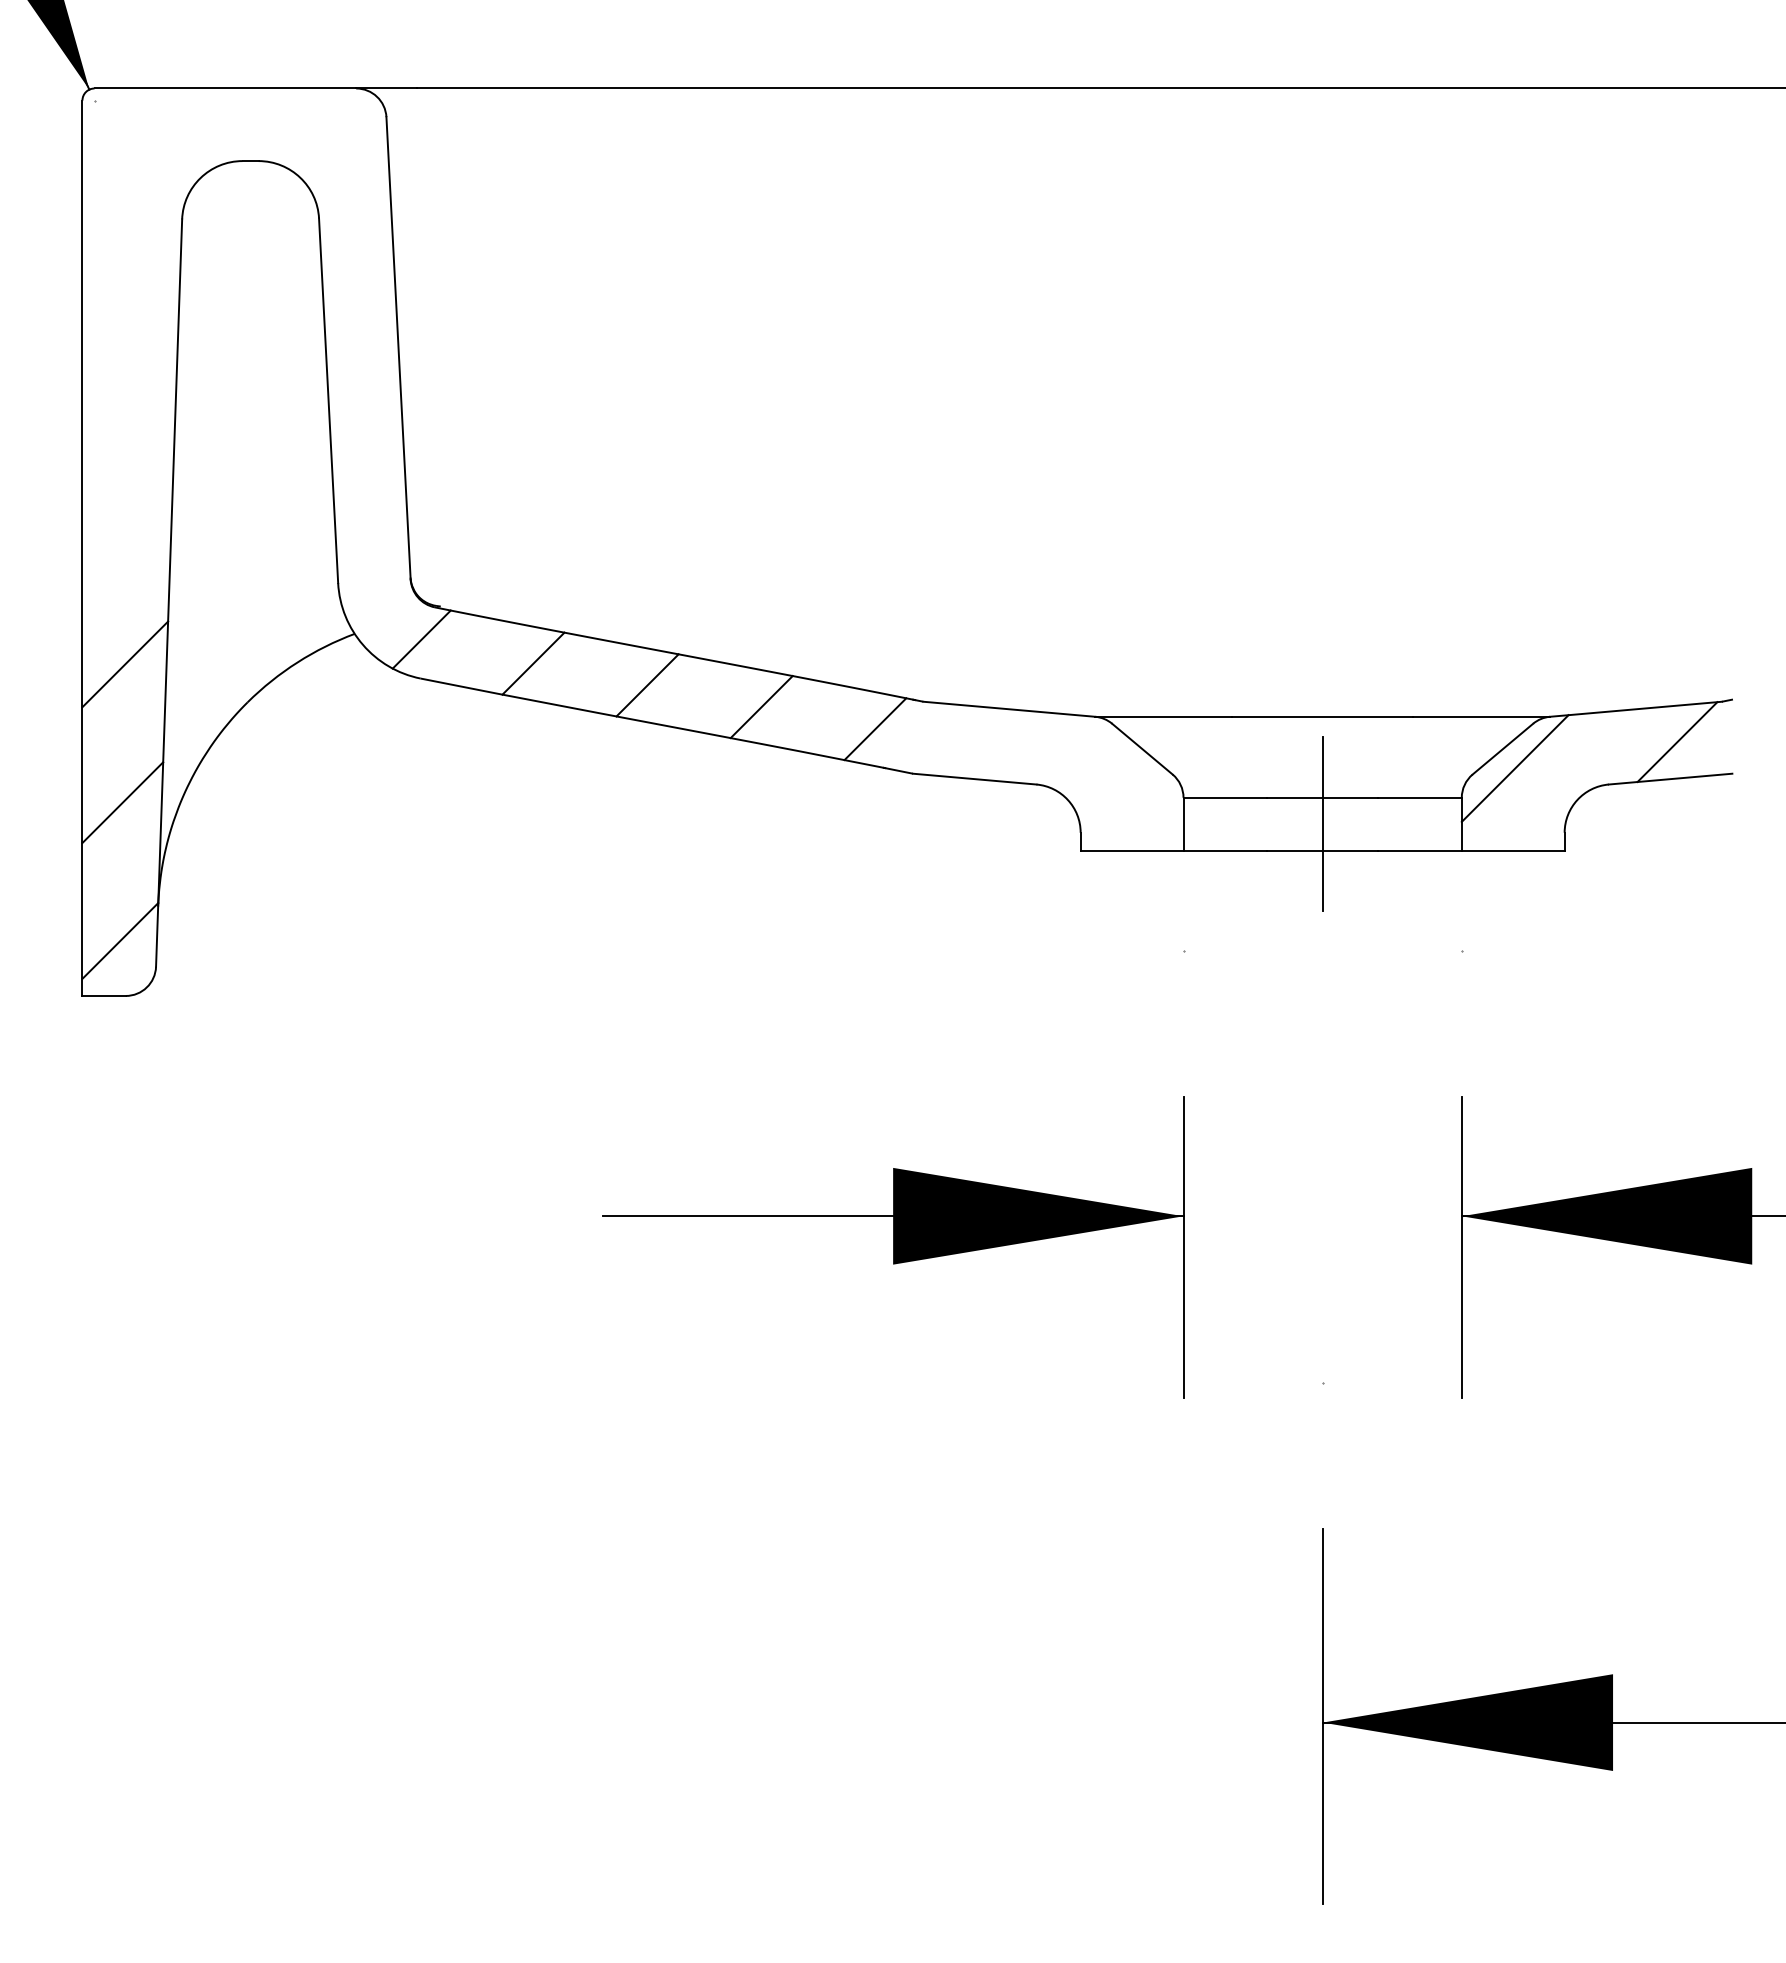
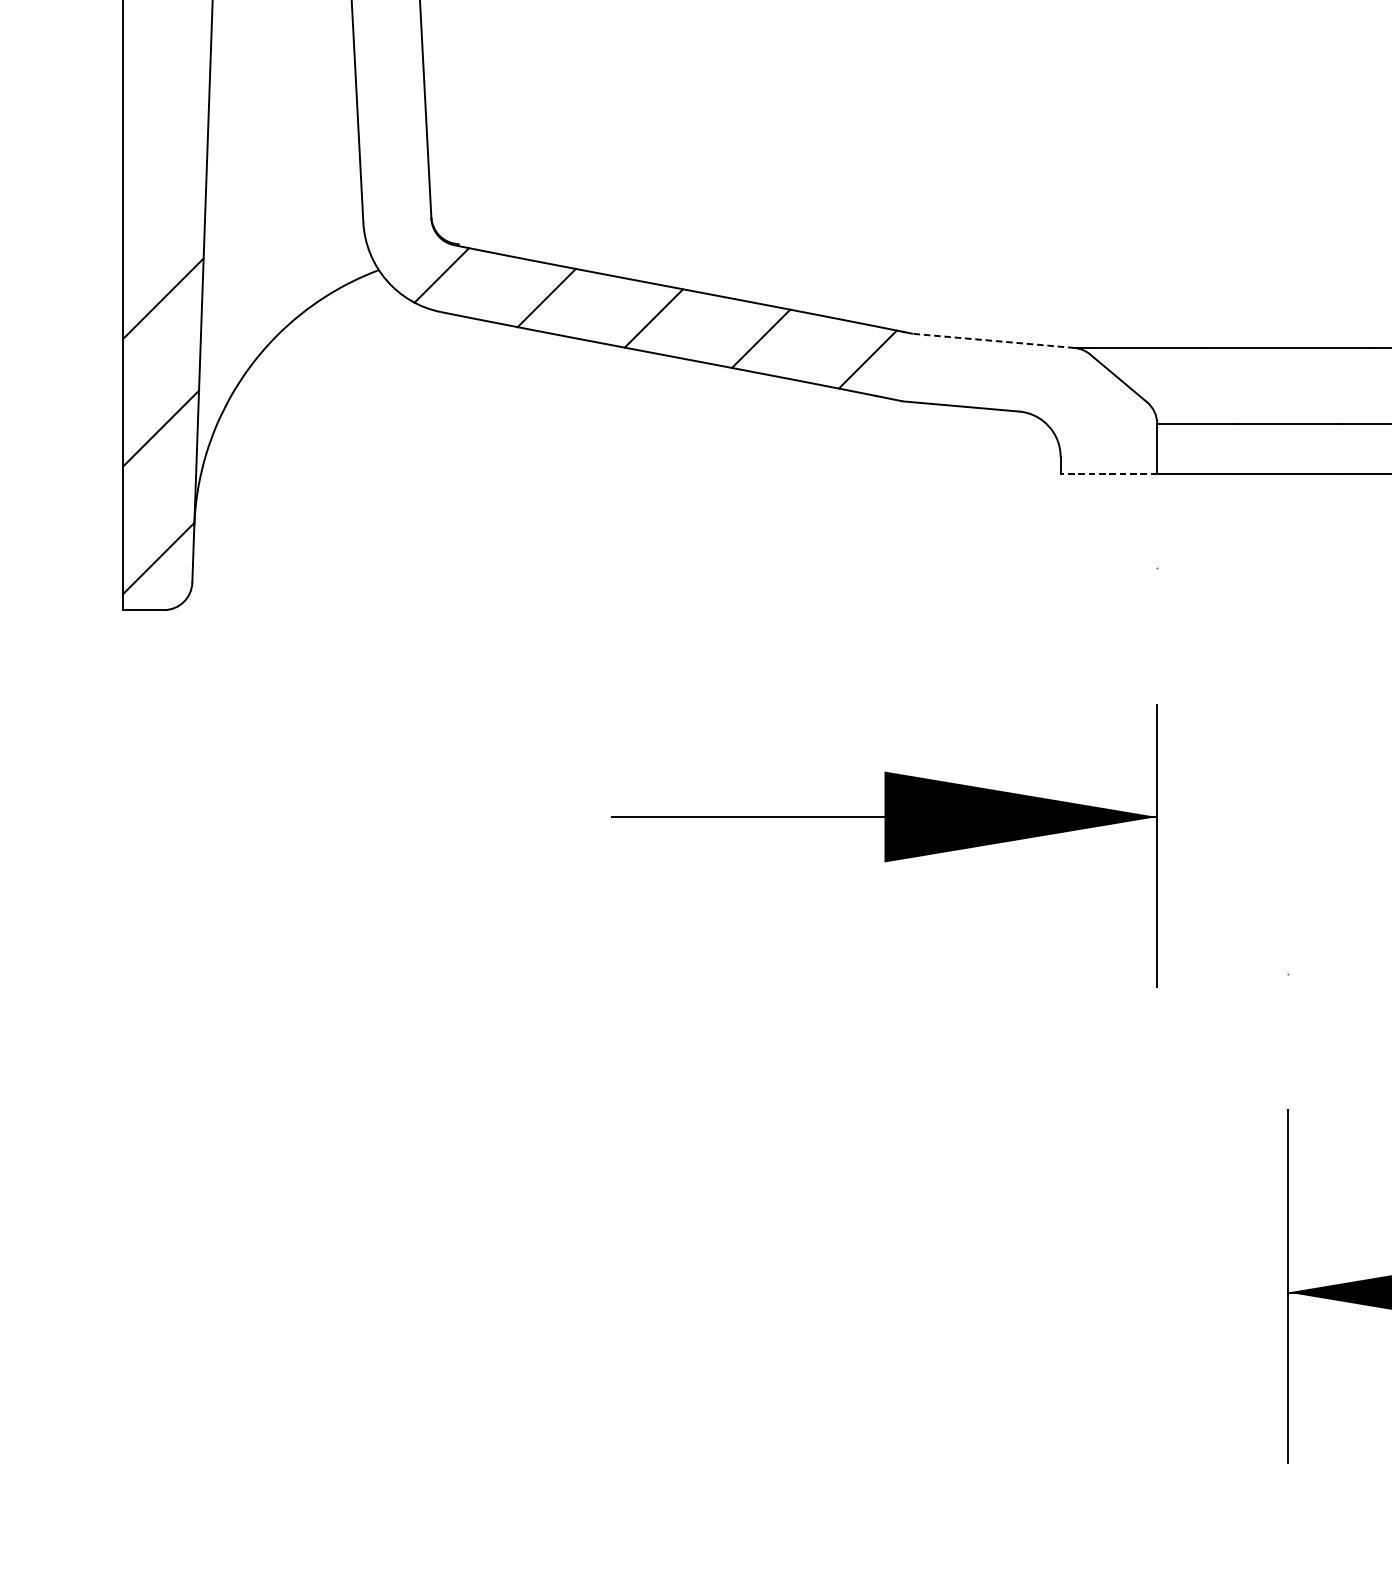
line: (1008, 709) -> (992, 341), solid -> dashed
line: (1322, 824) -> (1287, 449), removed
line: (1131, 850) -> (1108, 473), solid -> dashed

